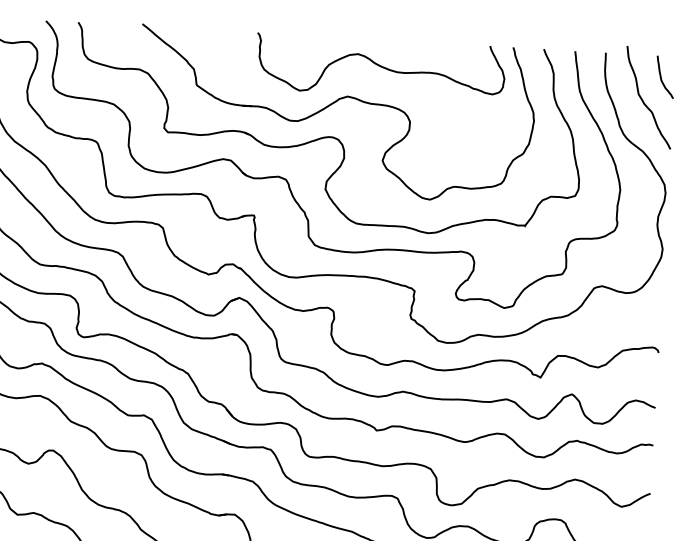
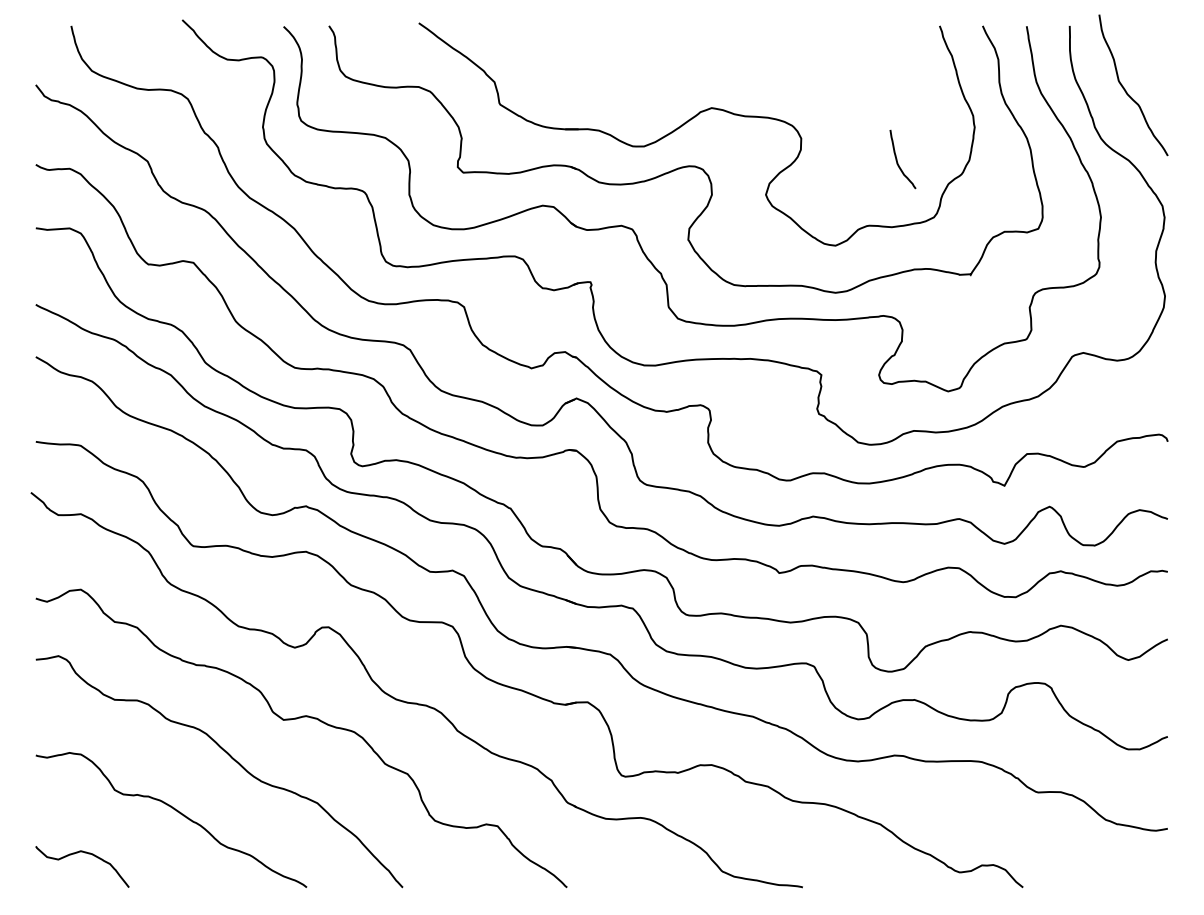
curve: (380, 66) -> (755, 63), removed
curve: (661, 77) -> (897, 159), moved

